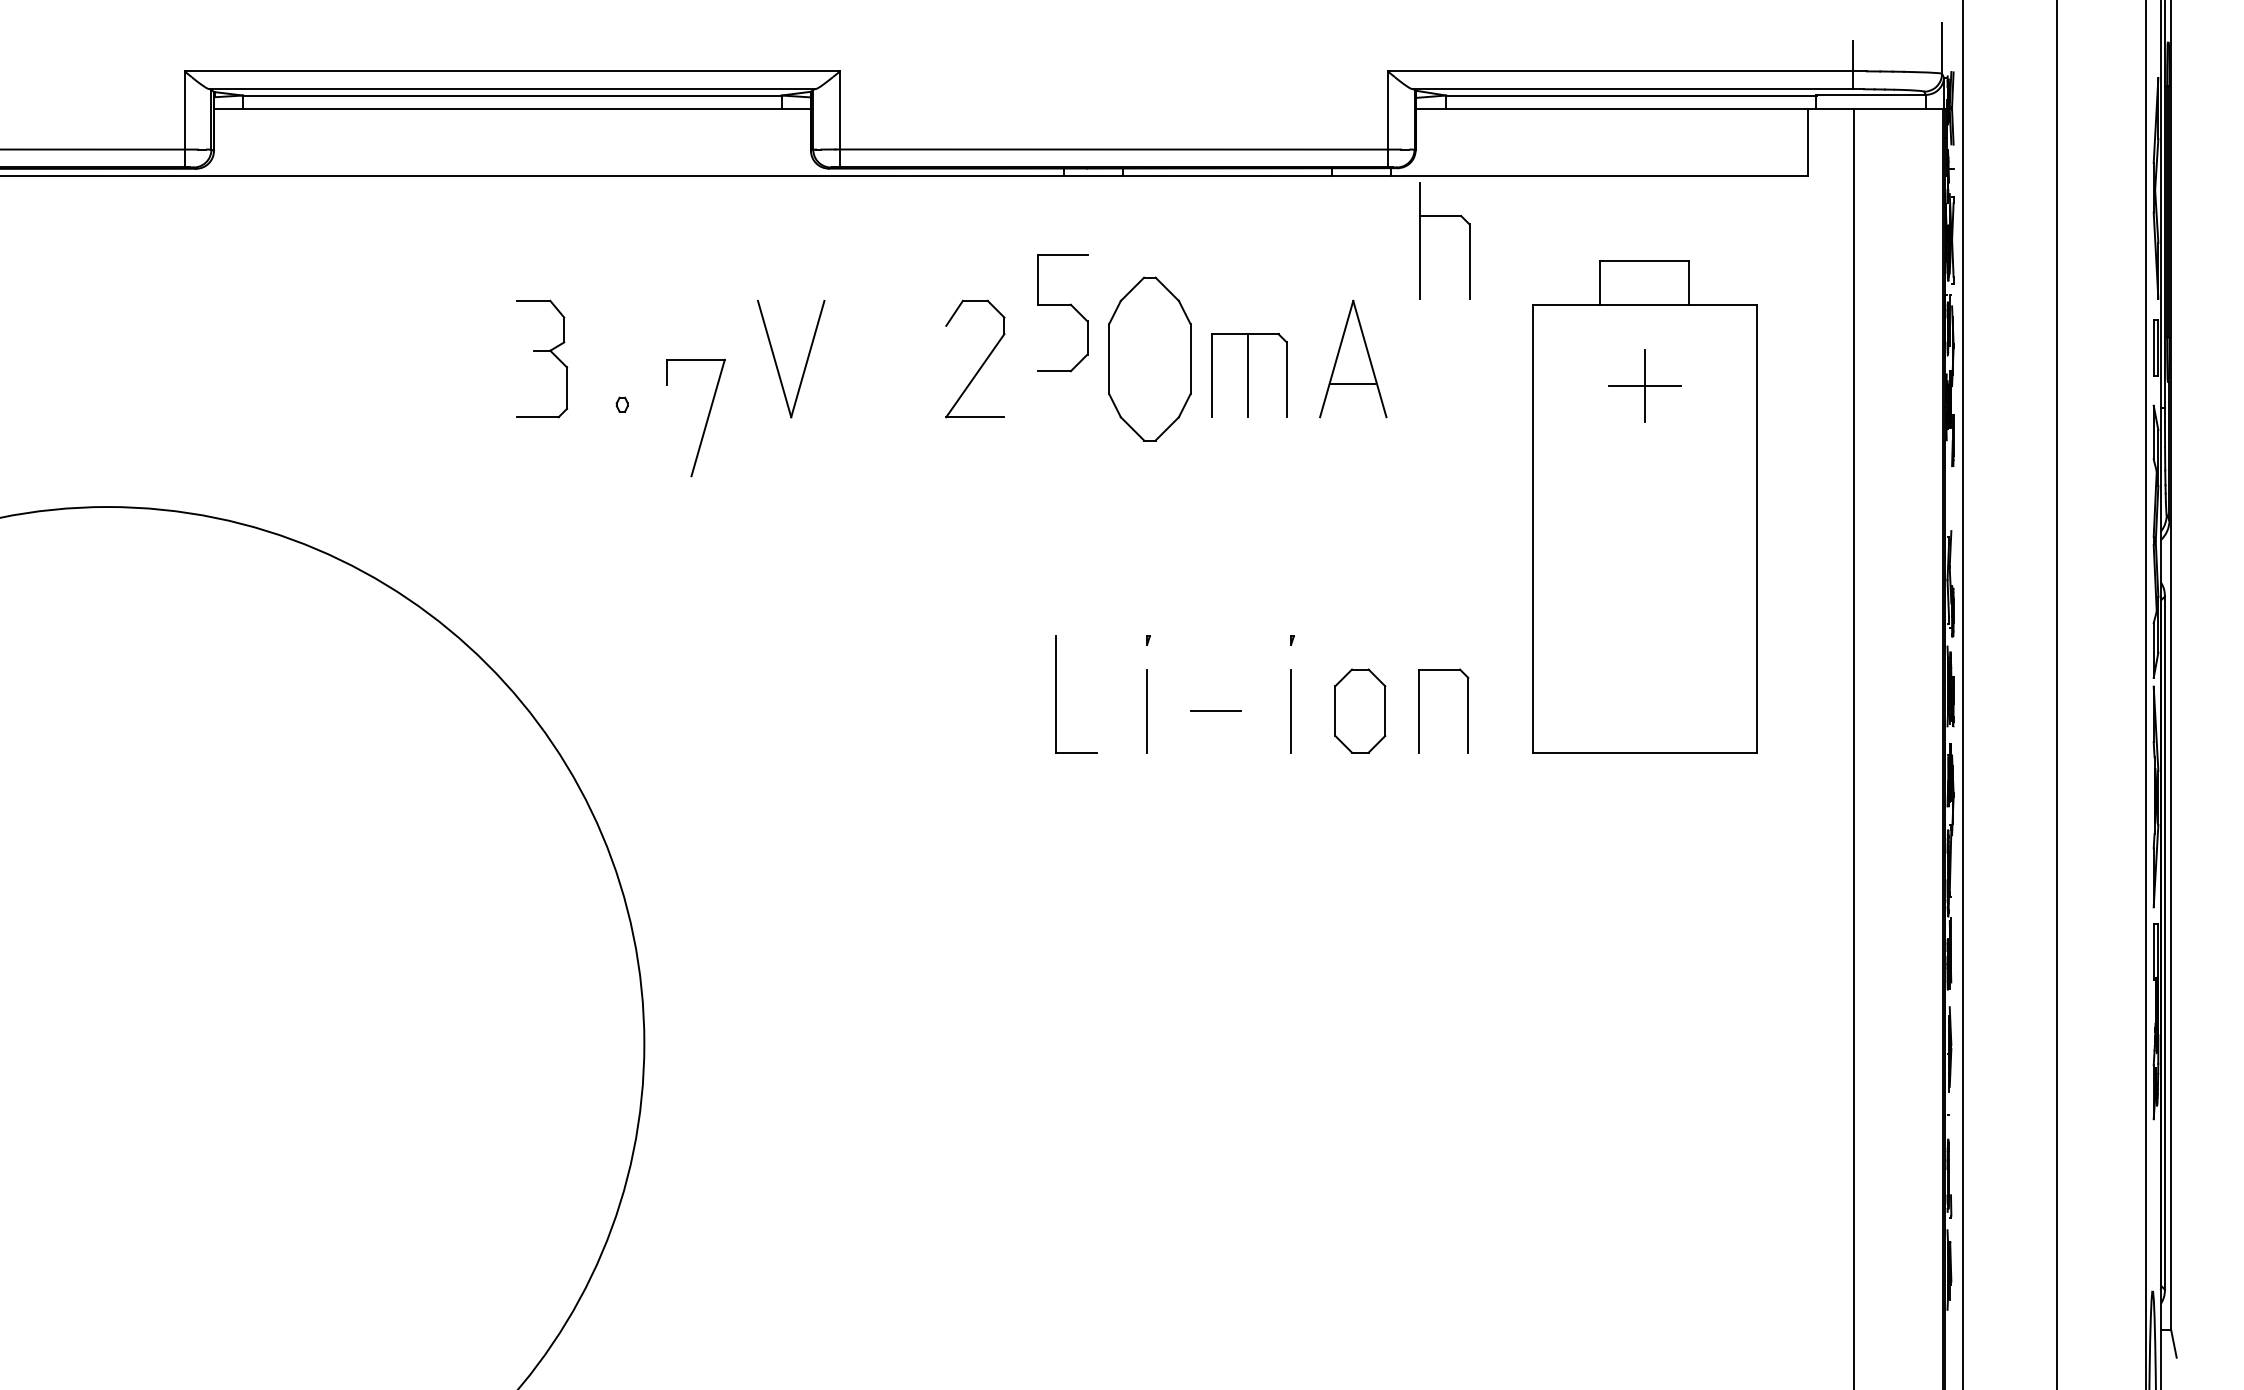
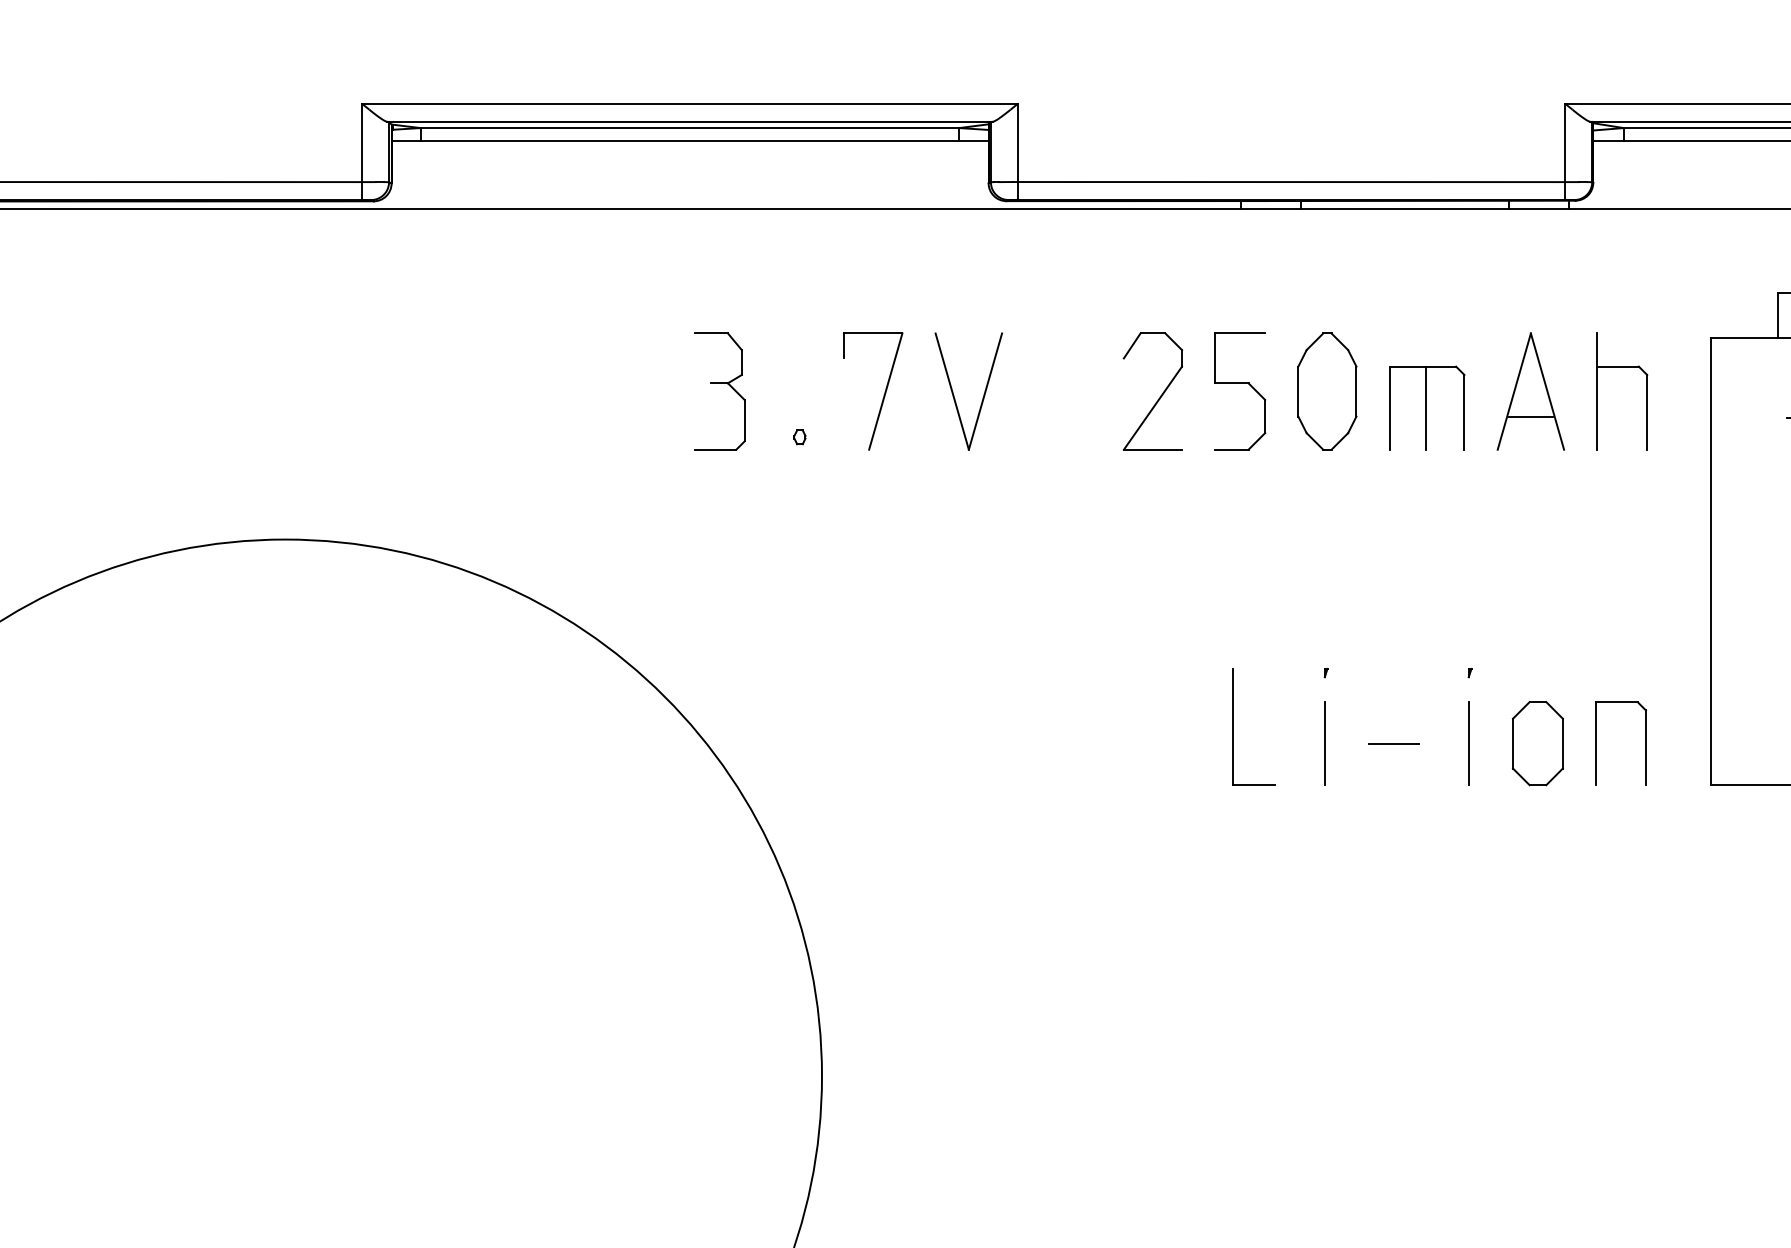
part: (1444, 216) -> (1622, 367), moved
part: (1062, 305) -> (1240, 384), moved
part: (1149, 358) -> (1327, 391), size x0.71
part: (706, 419) -> (884, 393), moved

